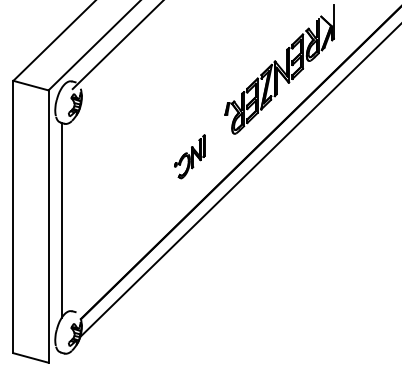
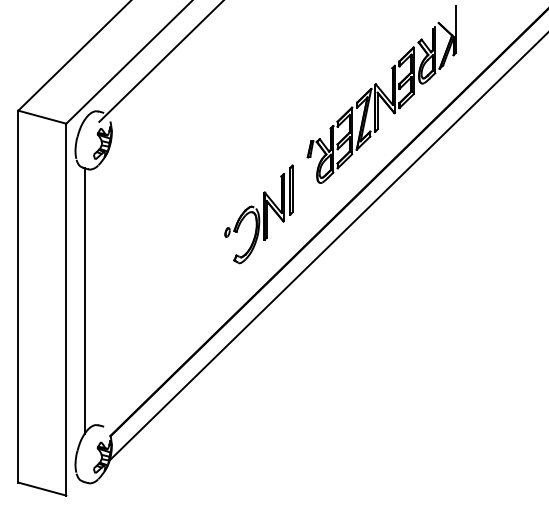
part: (189, 156) -> (258, 213), size x1.67

